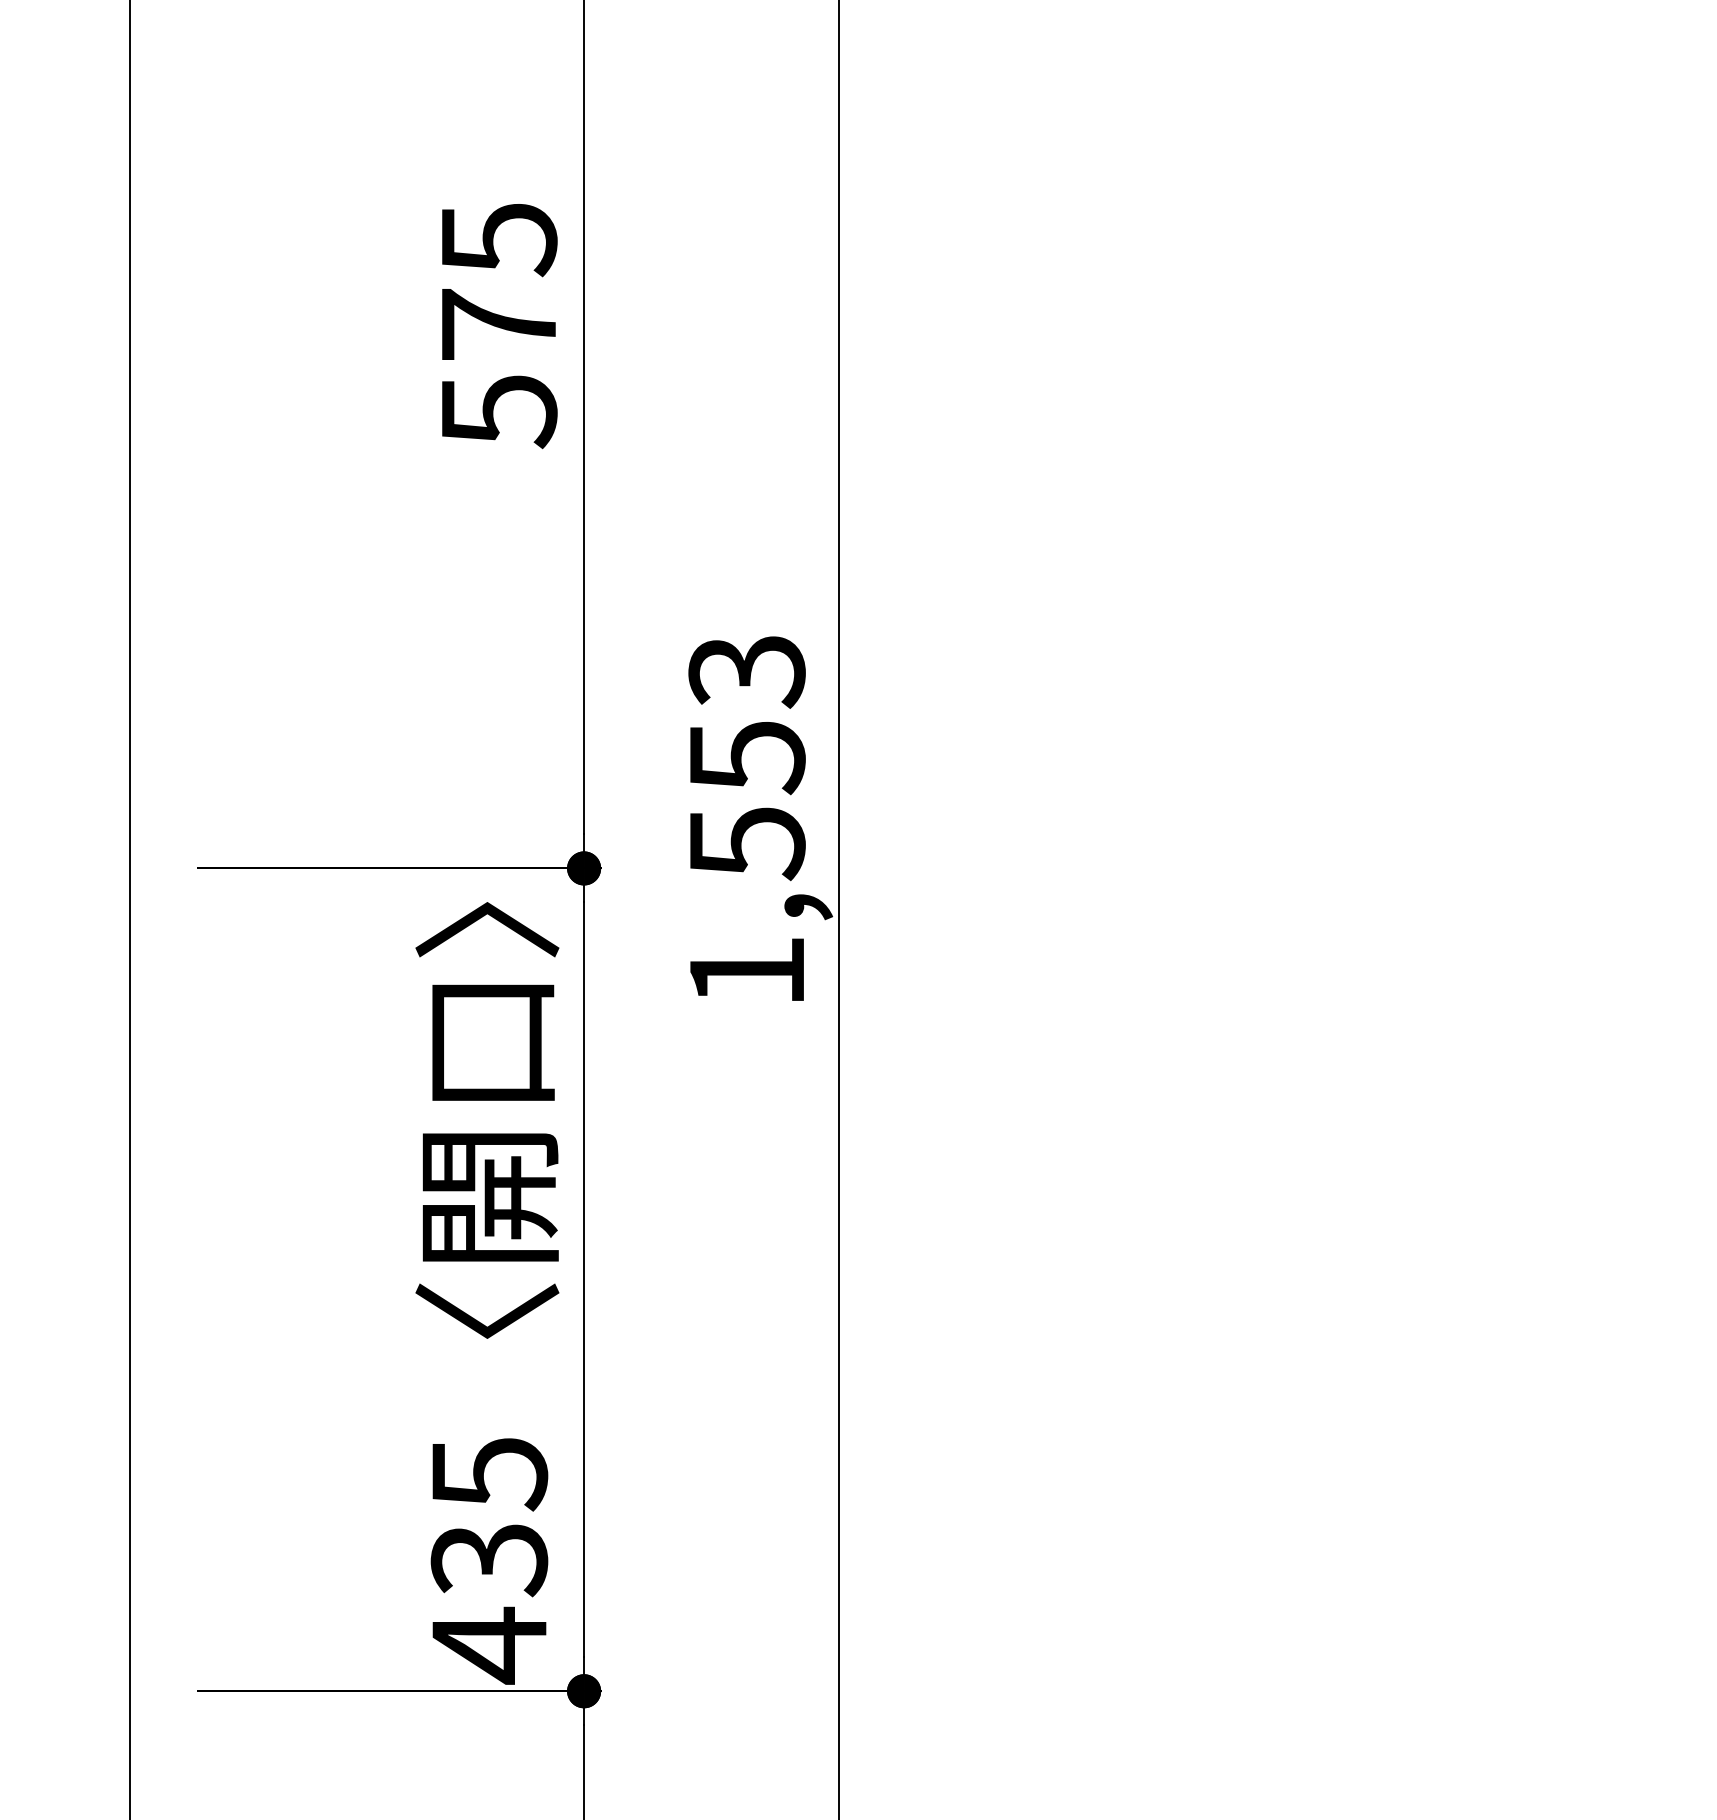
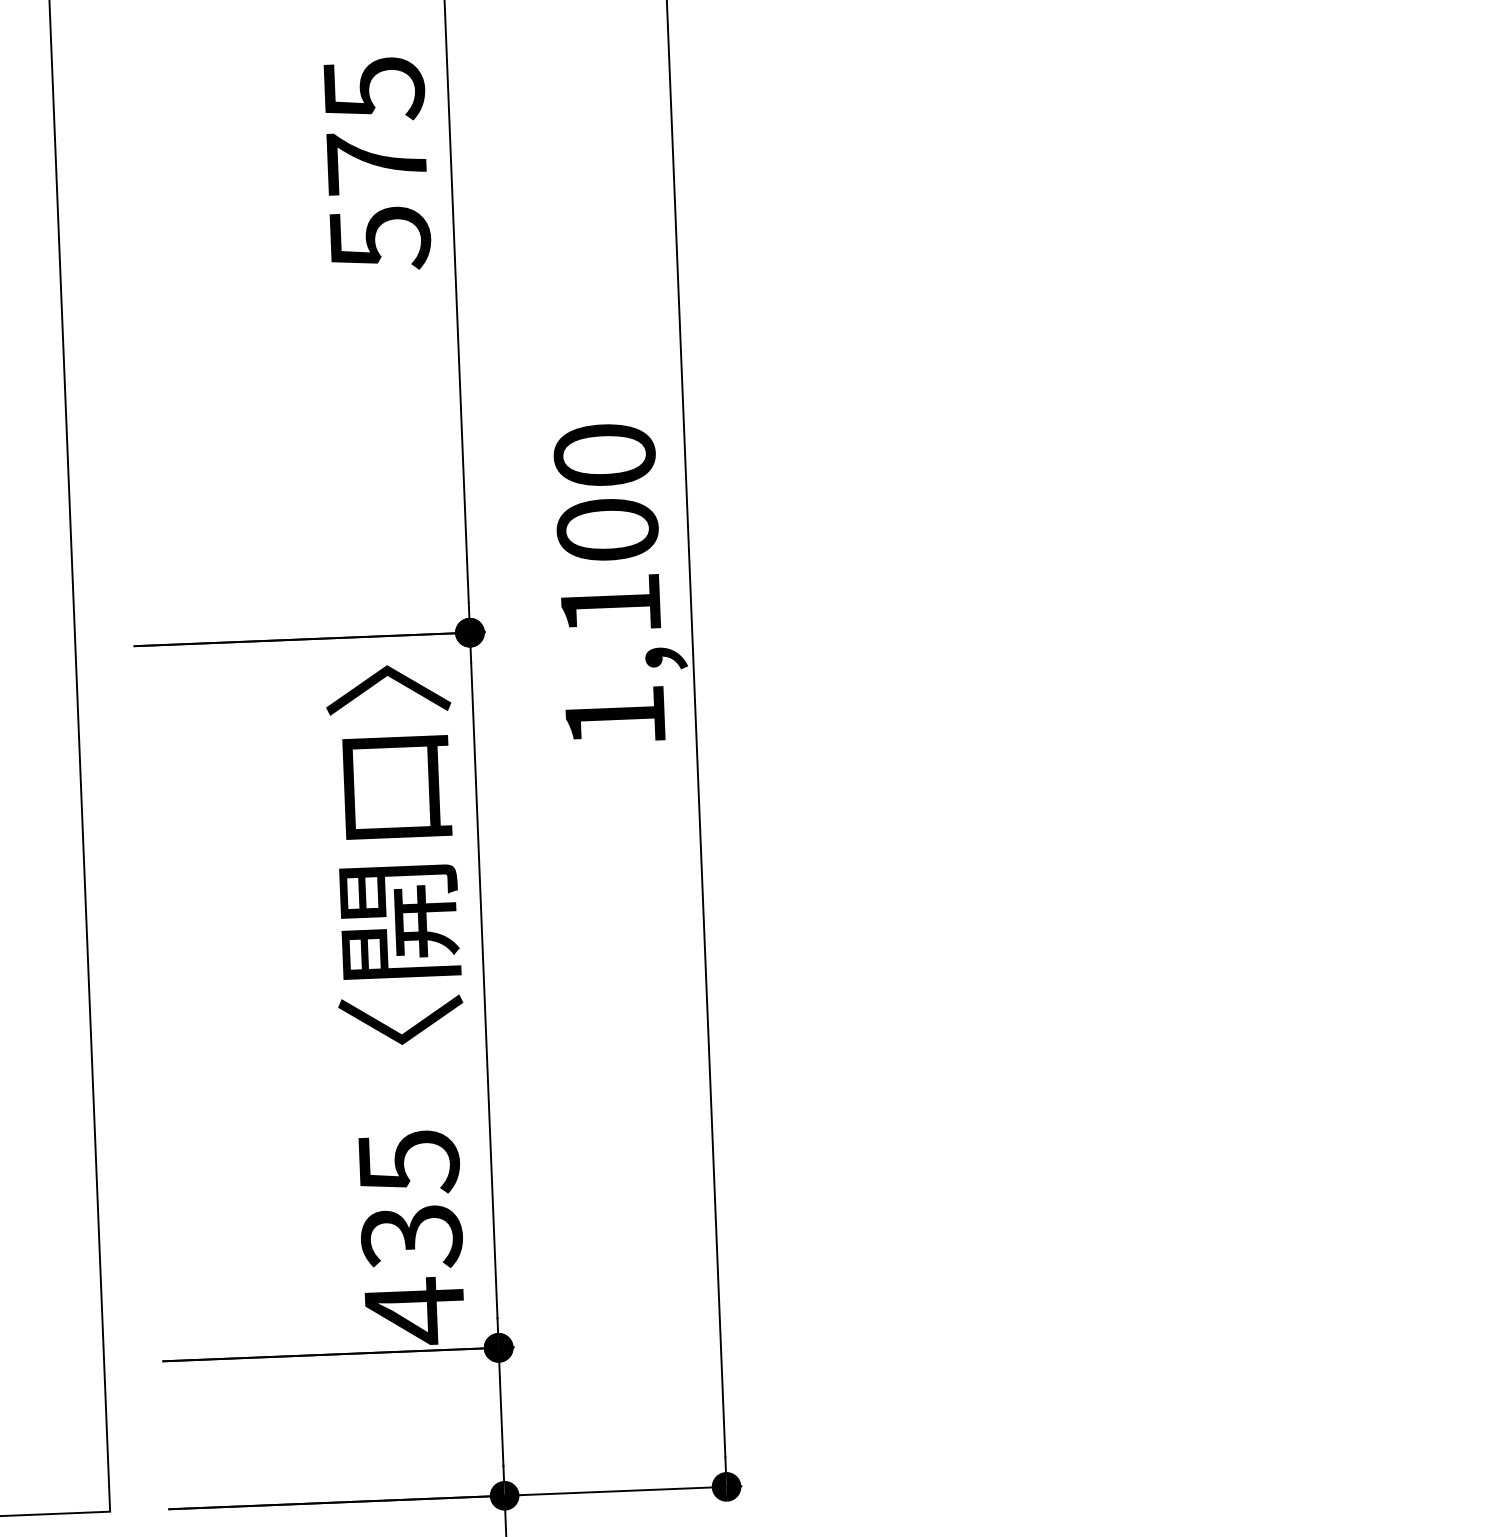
text: (746, 758) -> (607, 531), 1,553 -> 1,100

